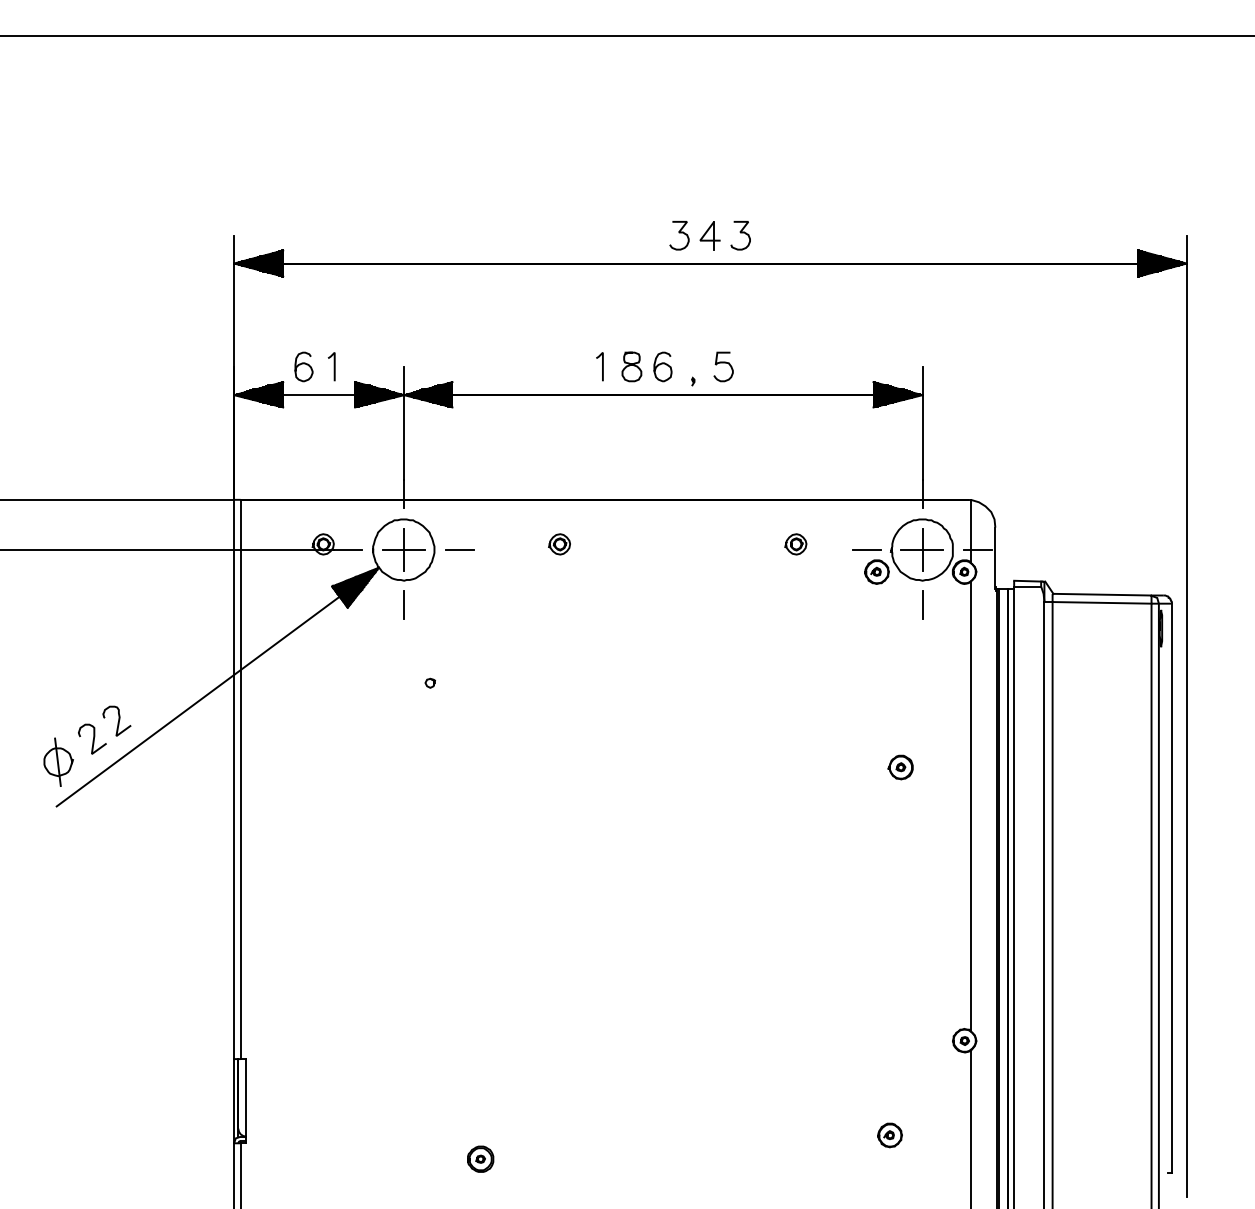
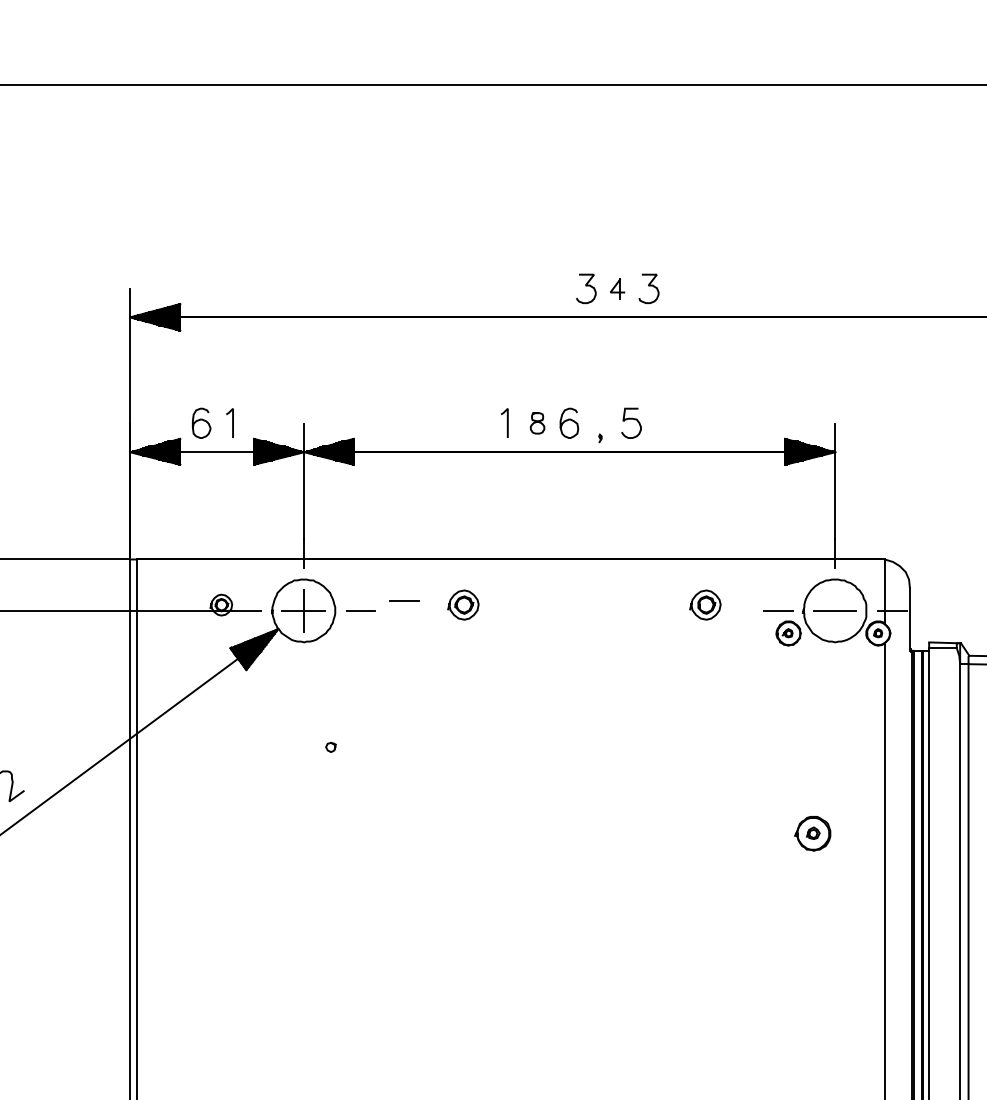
part: (709, 235) -> (617, 288), size x0.7
part: (631, 366) -> (537, 422), size x0.7
line: (501, 540) -> (403, 601), added
part: (559, 544) -> (463, 605), size x1.4
part: (795, 544) -> (705, 605), size x1.4
line: (922, 549) -> (835, 610), removed
line: (404, 605) -> (304, 667), removed
line: (922, 605) -> (835, 667), removed
part: (900, 767) -> (812, 833), size x1.4

